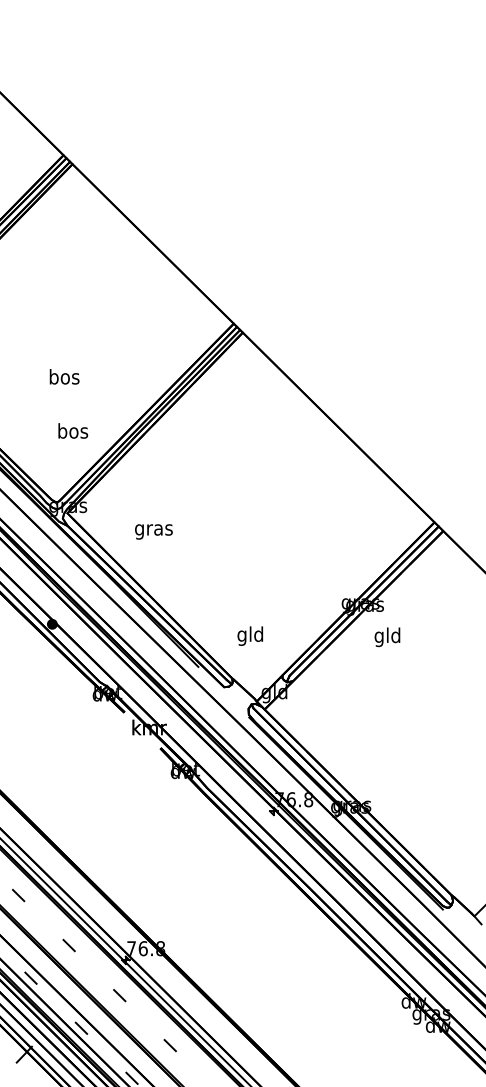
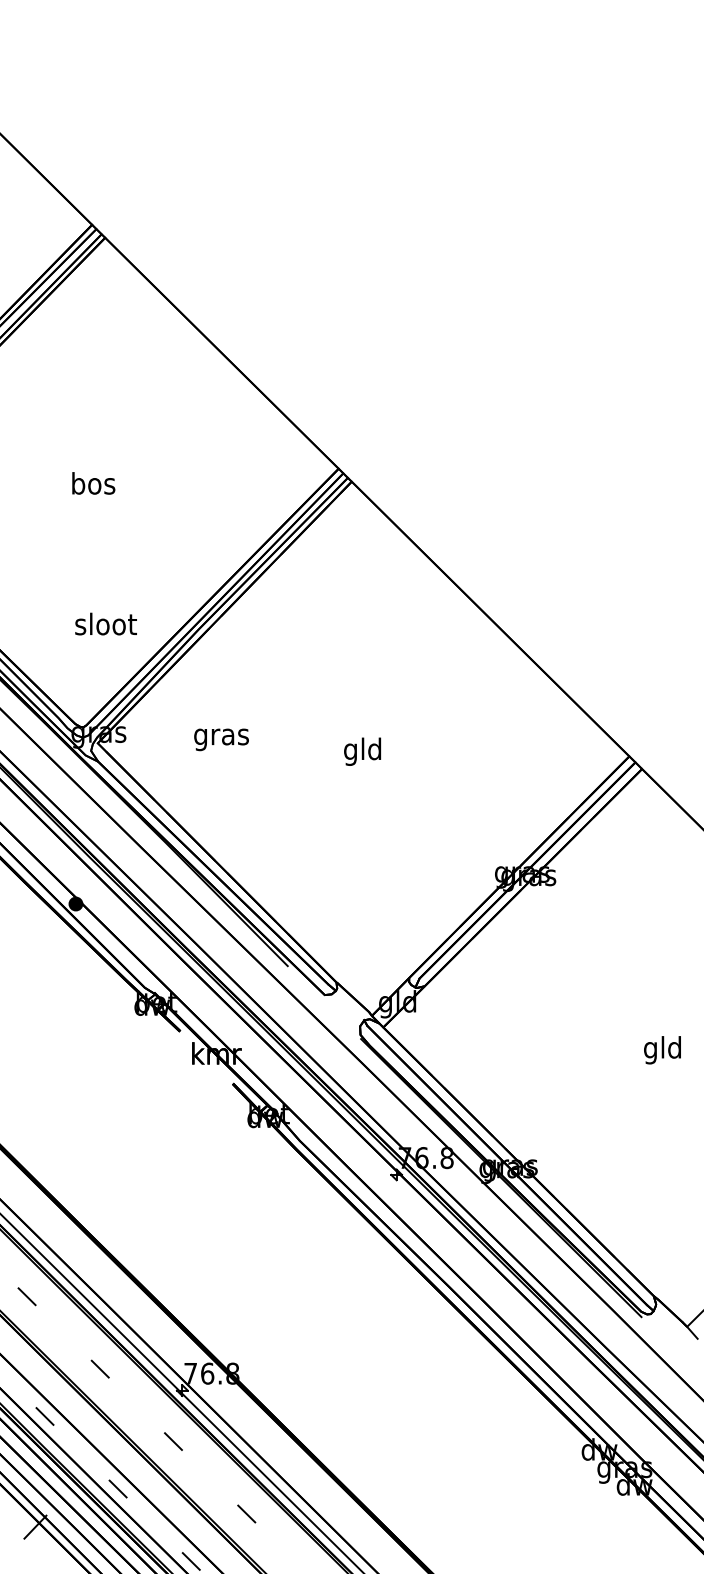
text: (64, 376) -> (93, 482), moved
text: (72, 430) -> (105, 623), bos -> sloot
text: (153, 531) -> (220, 739), moved
text: (249, 635) -> (361, 750), moved
text: (387, 637) -> (662, 1050), moved

